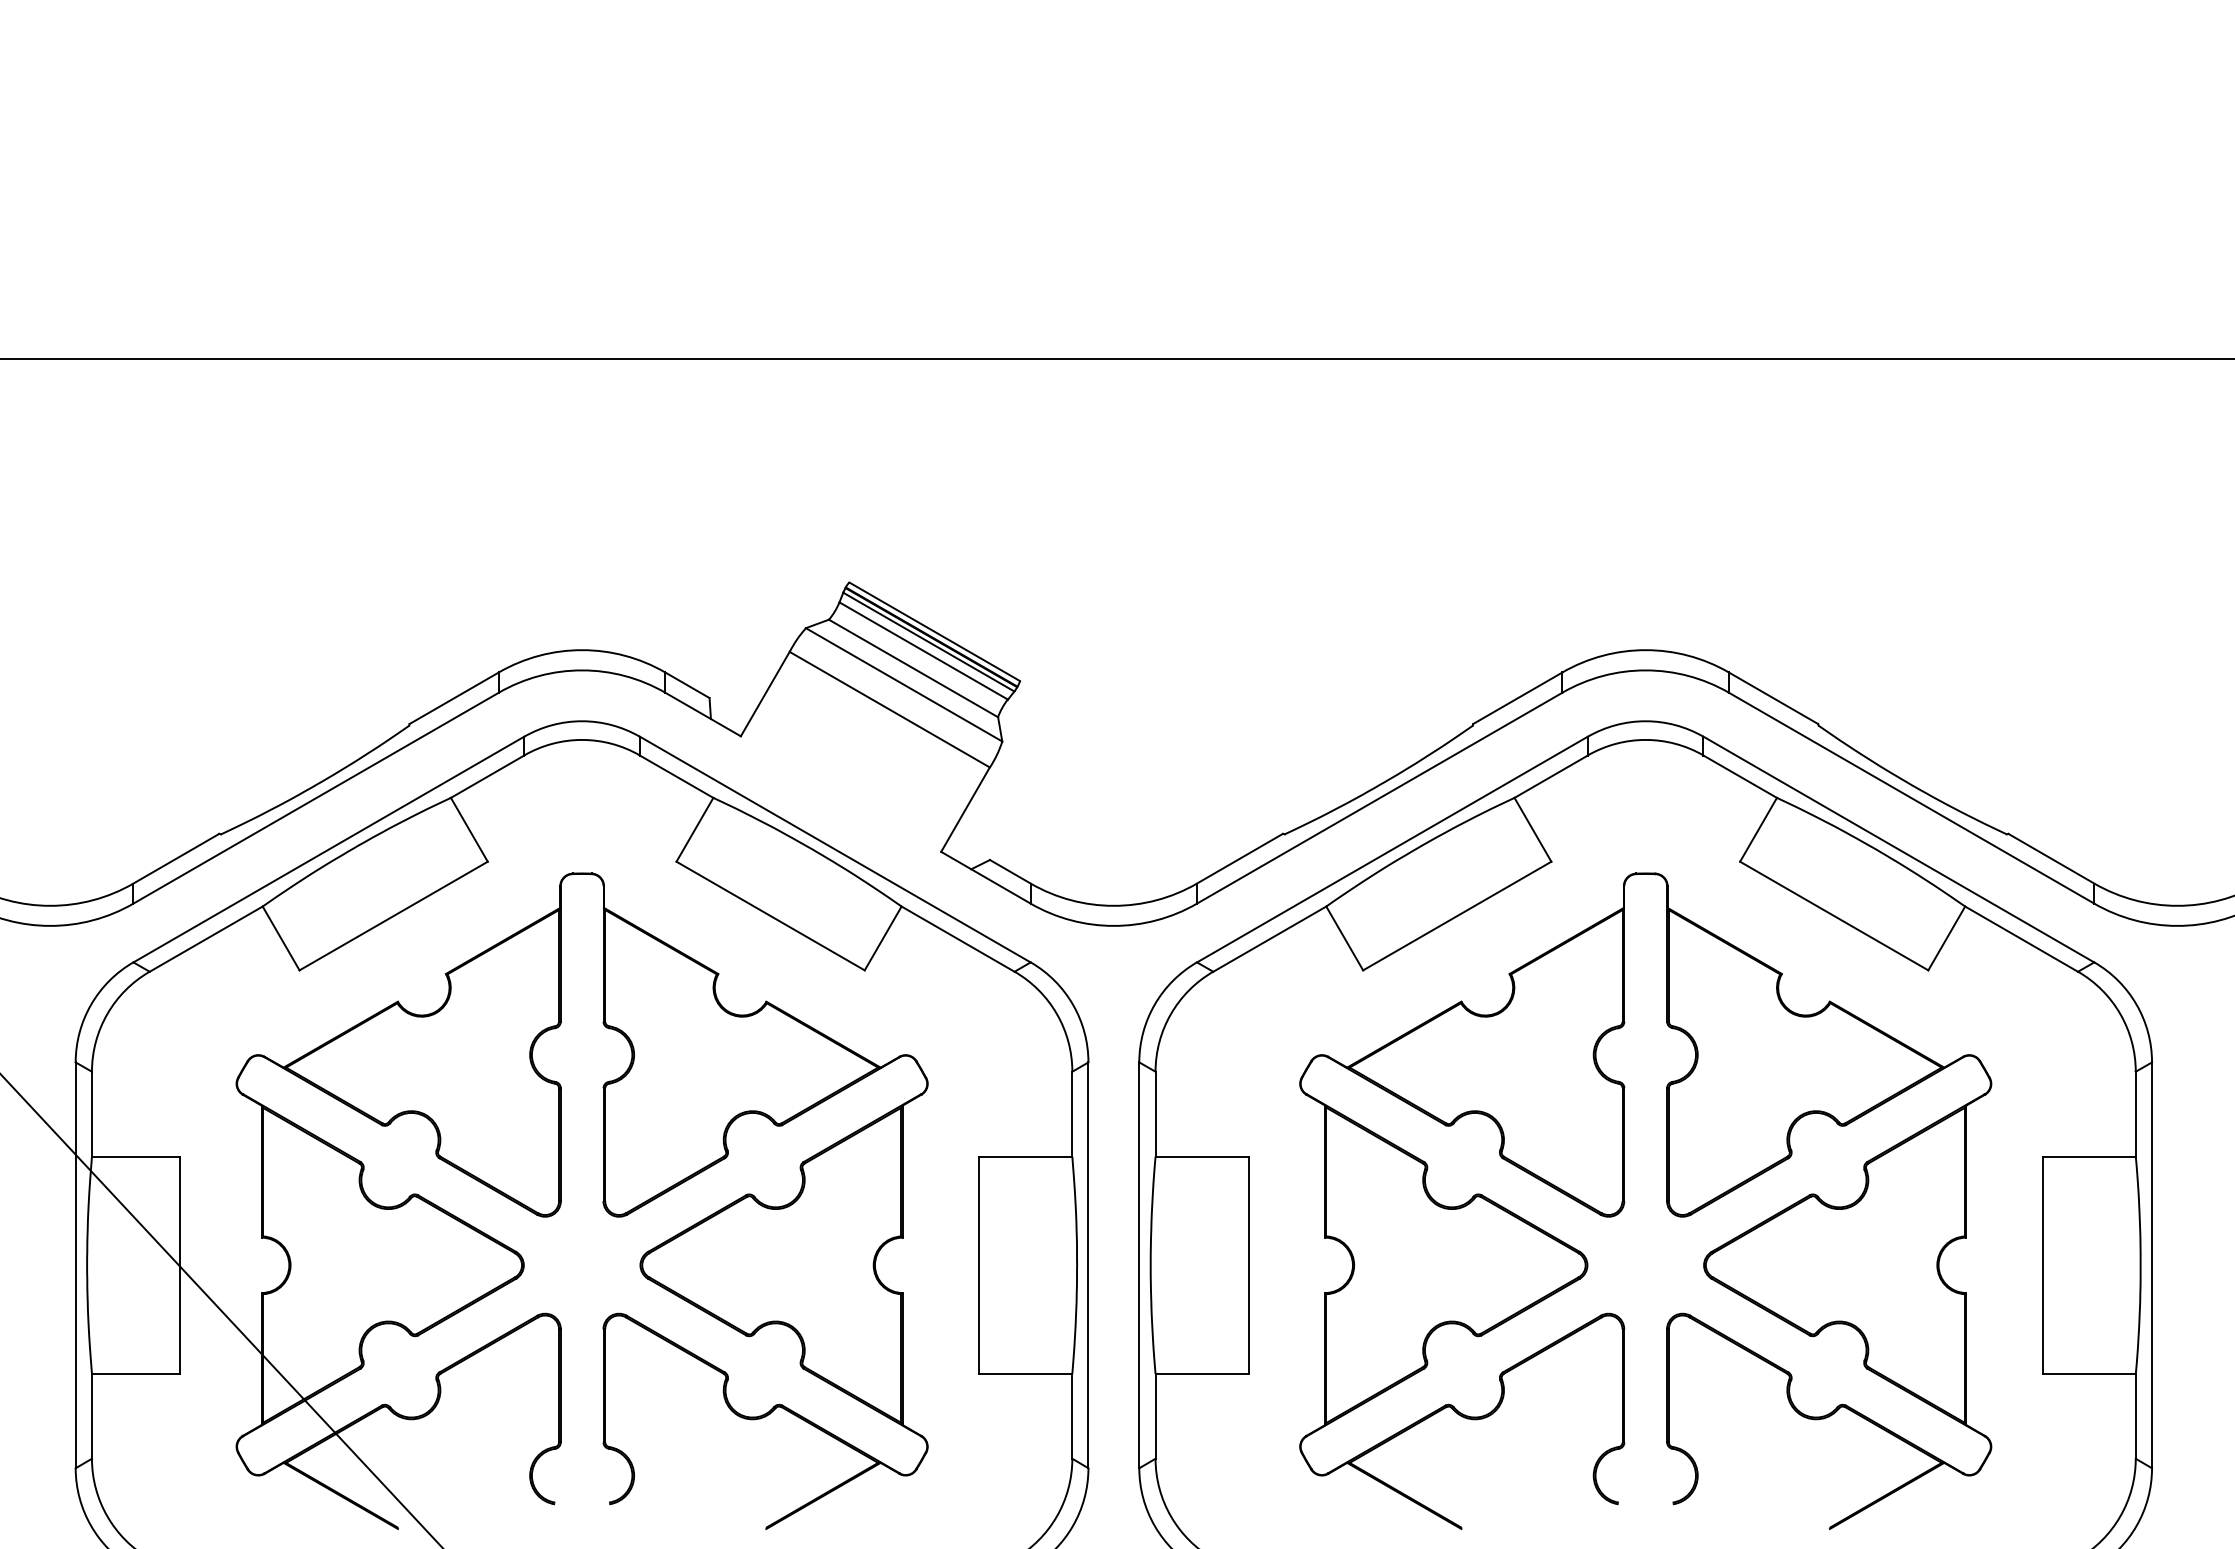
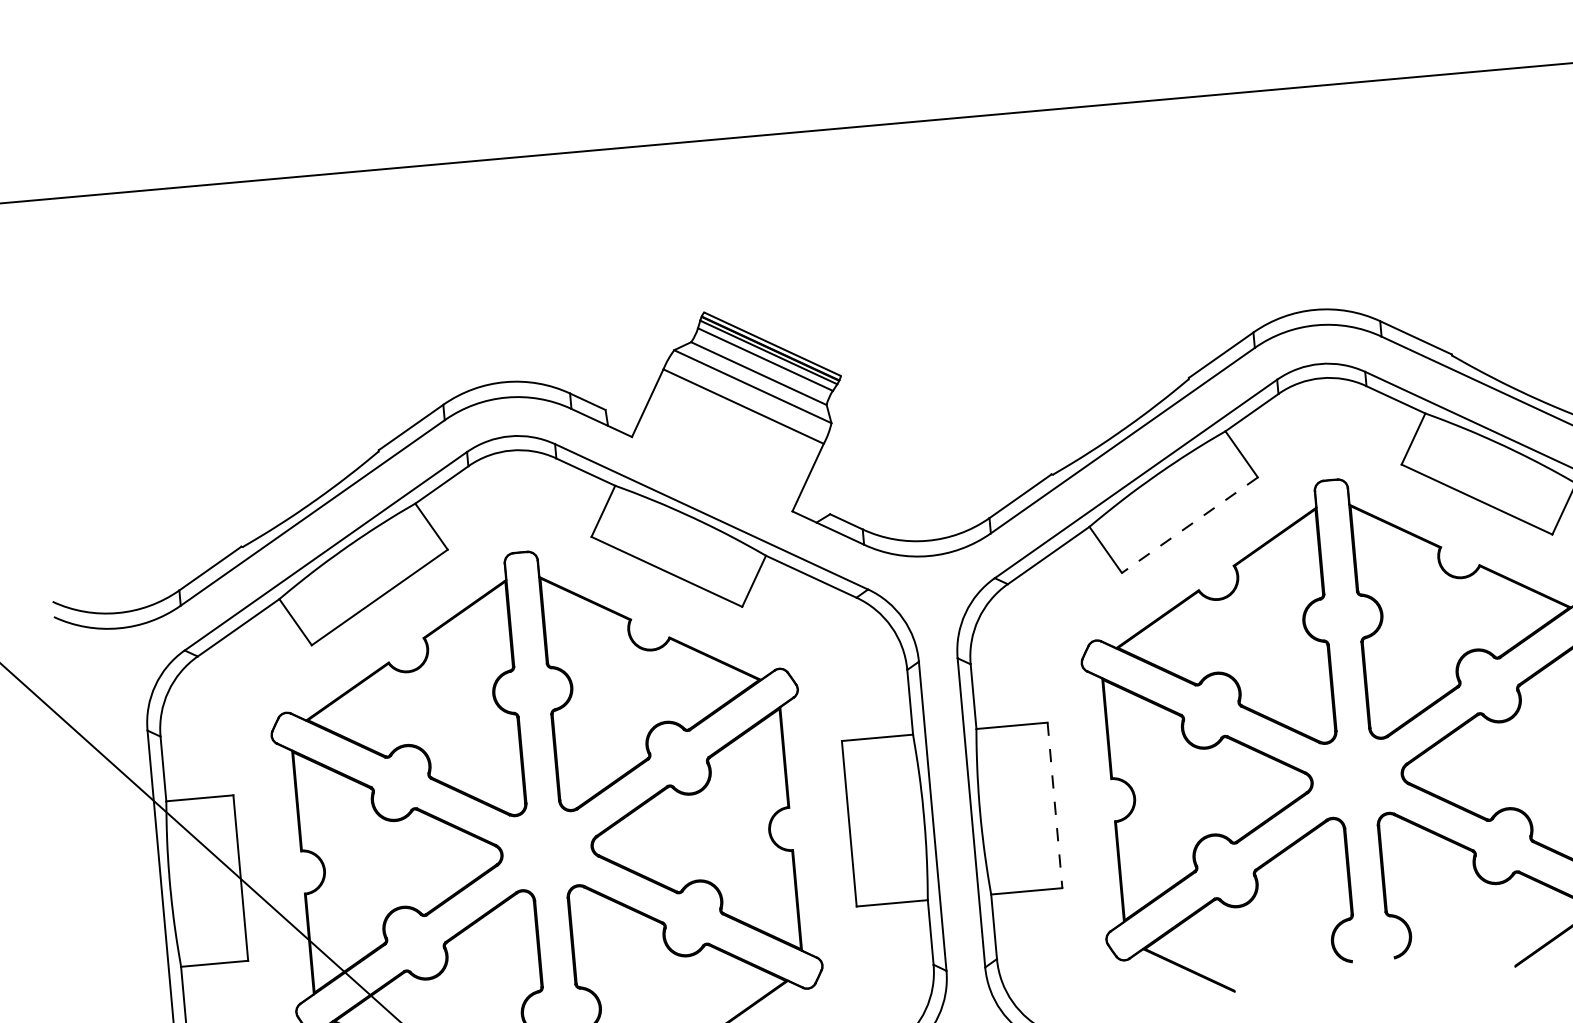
line: (1457, 916) -> (1190, 525), solid -> dashed
line: (1248, 1265) -> (1054, 805), solid -> dashed

